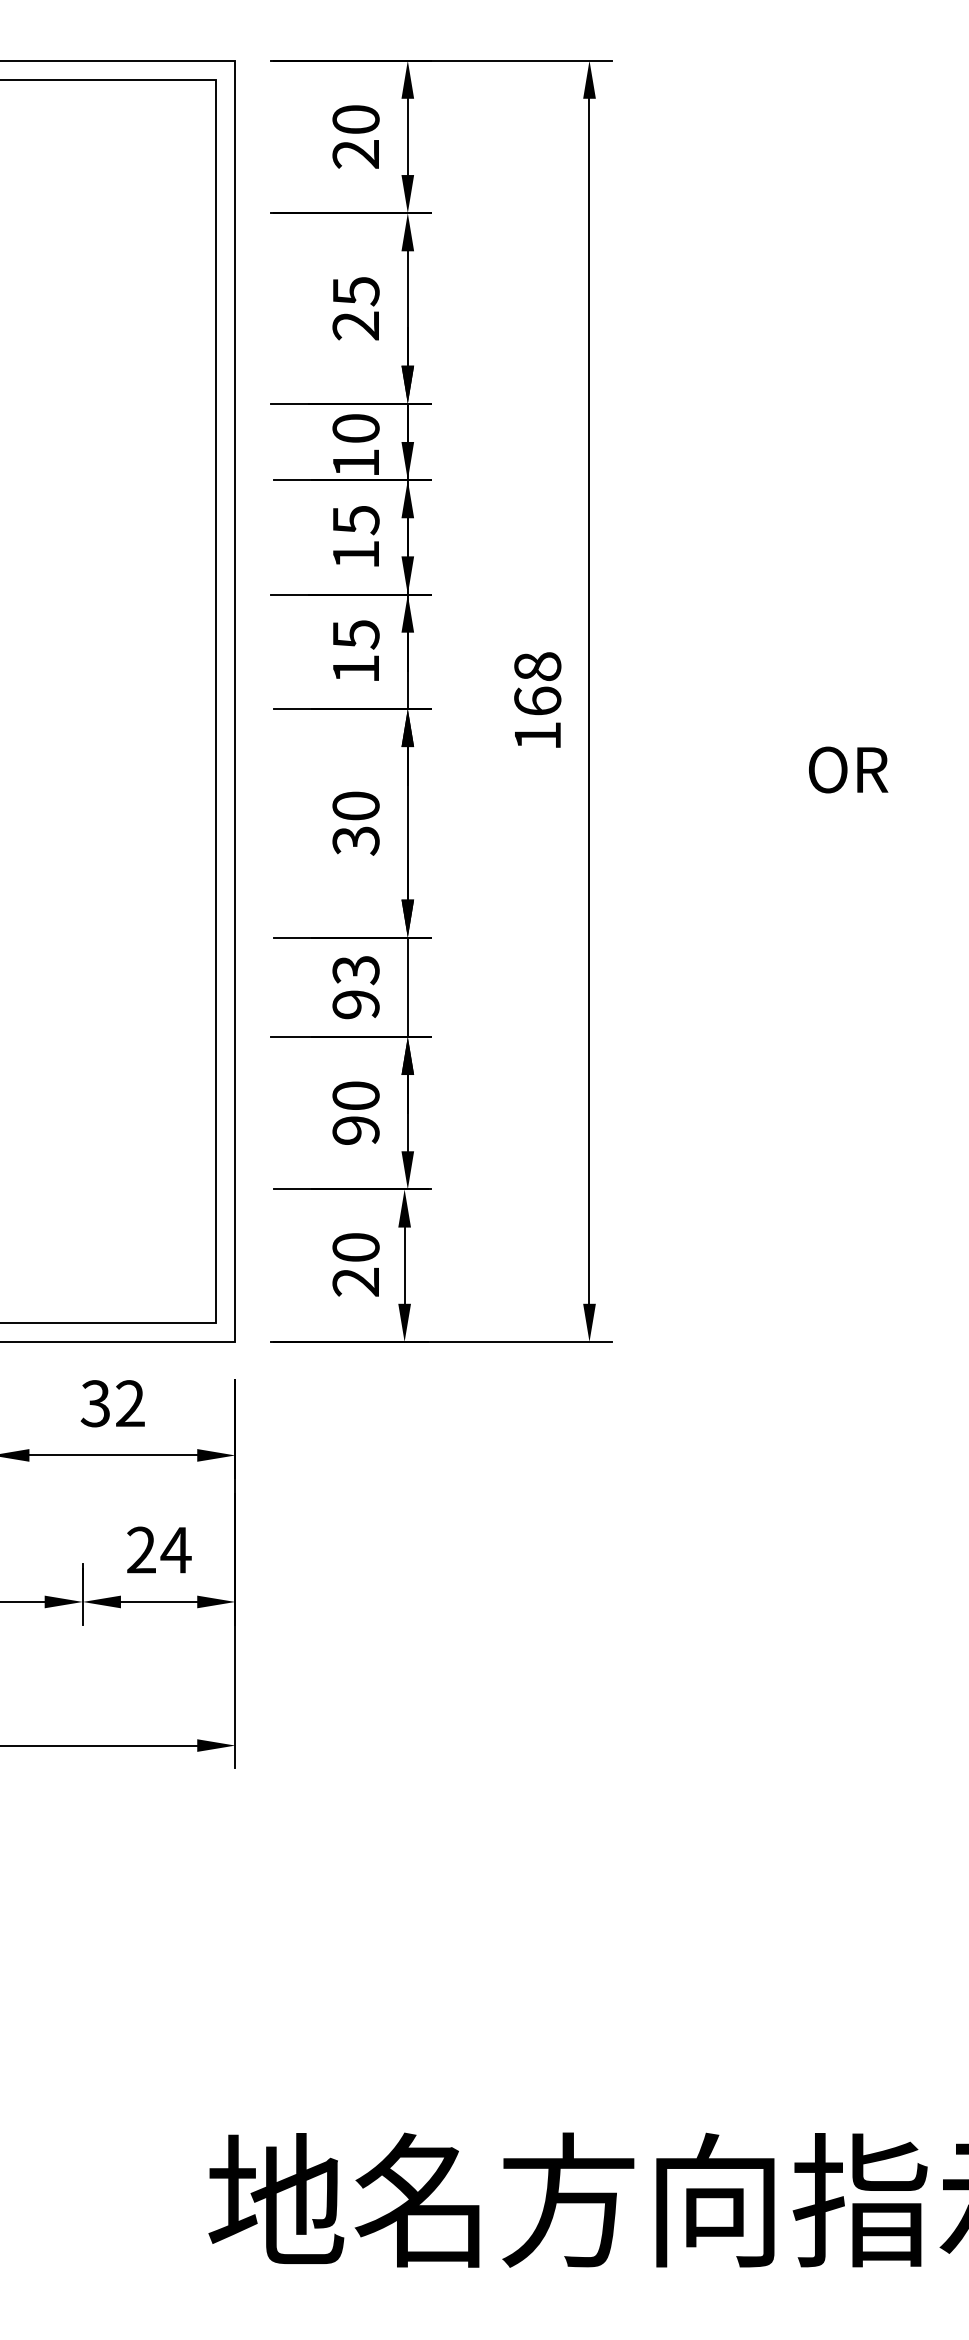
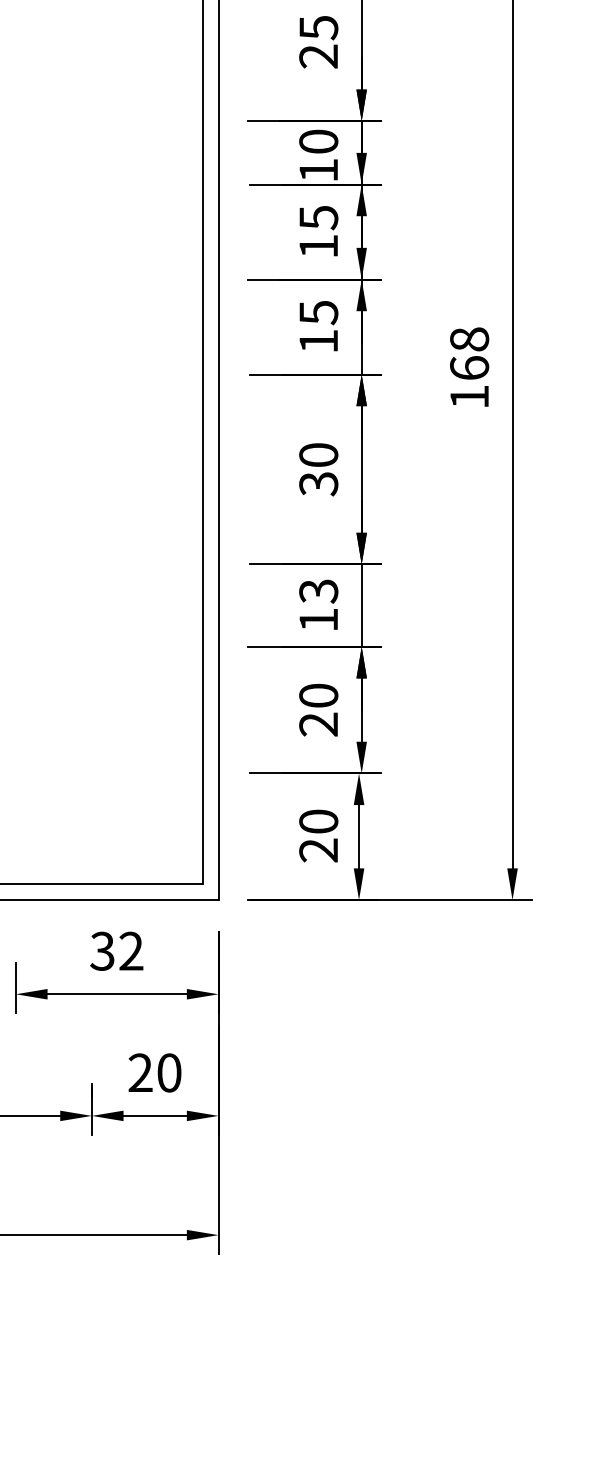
text: (355, 1004) -> (318, 619), 93 -> 13
text: (356, 1130) -> (319, 724), 90 -> 20
text: (175, 1549) -> (168, 1072), 24 -> 20

